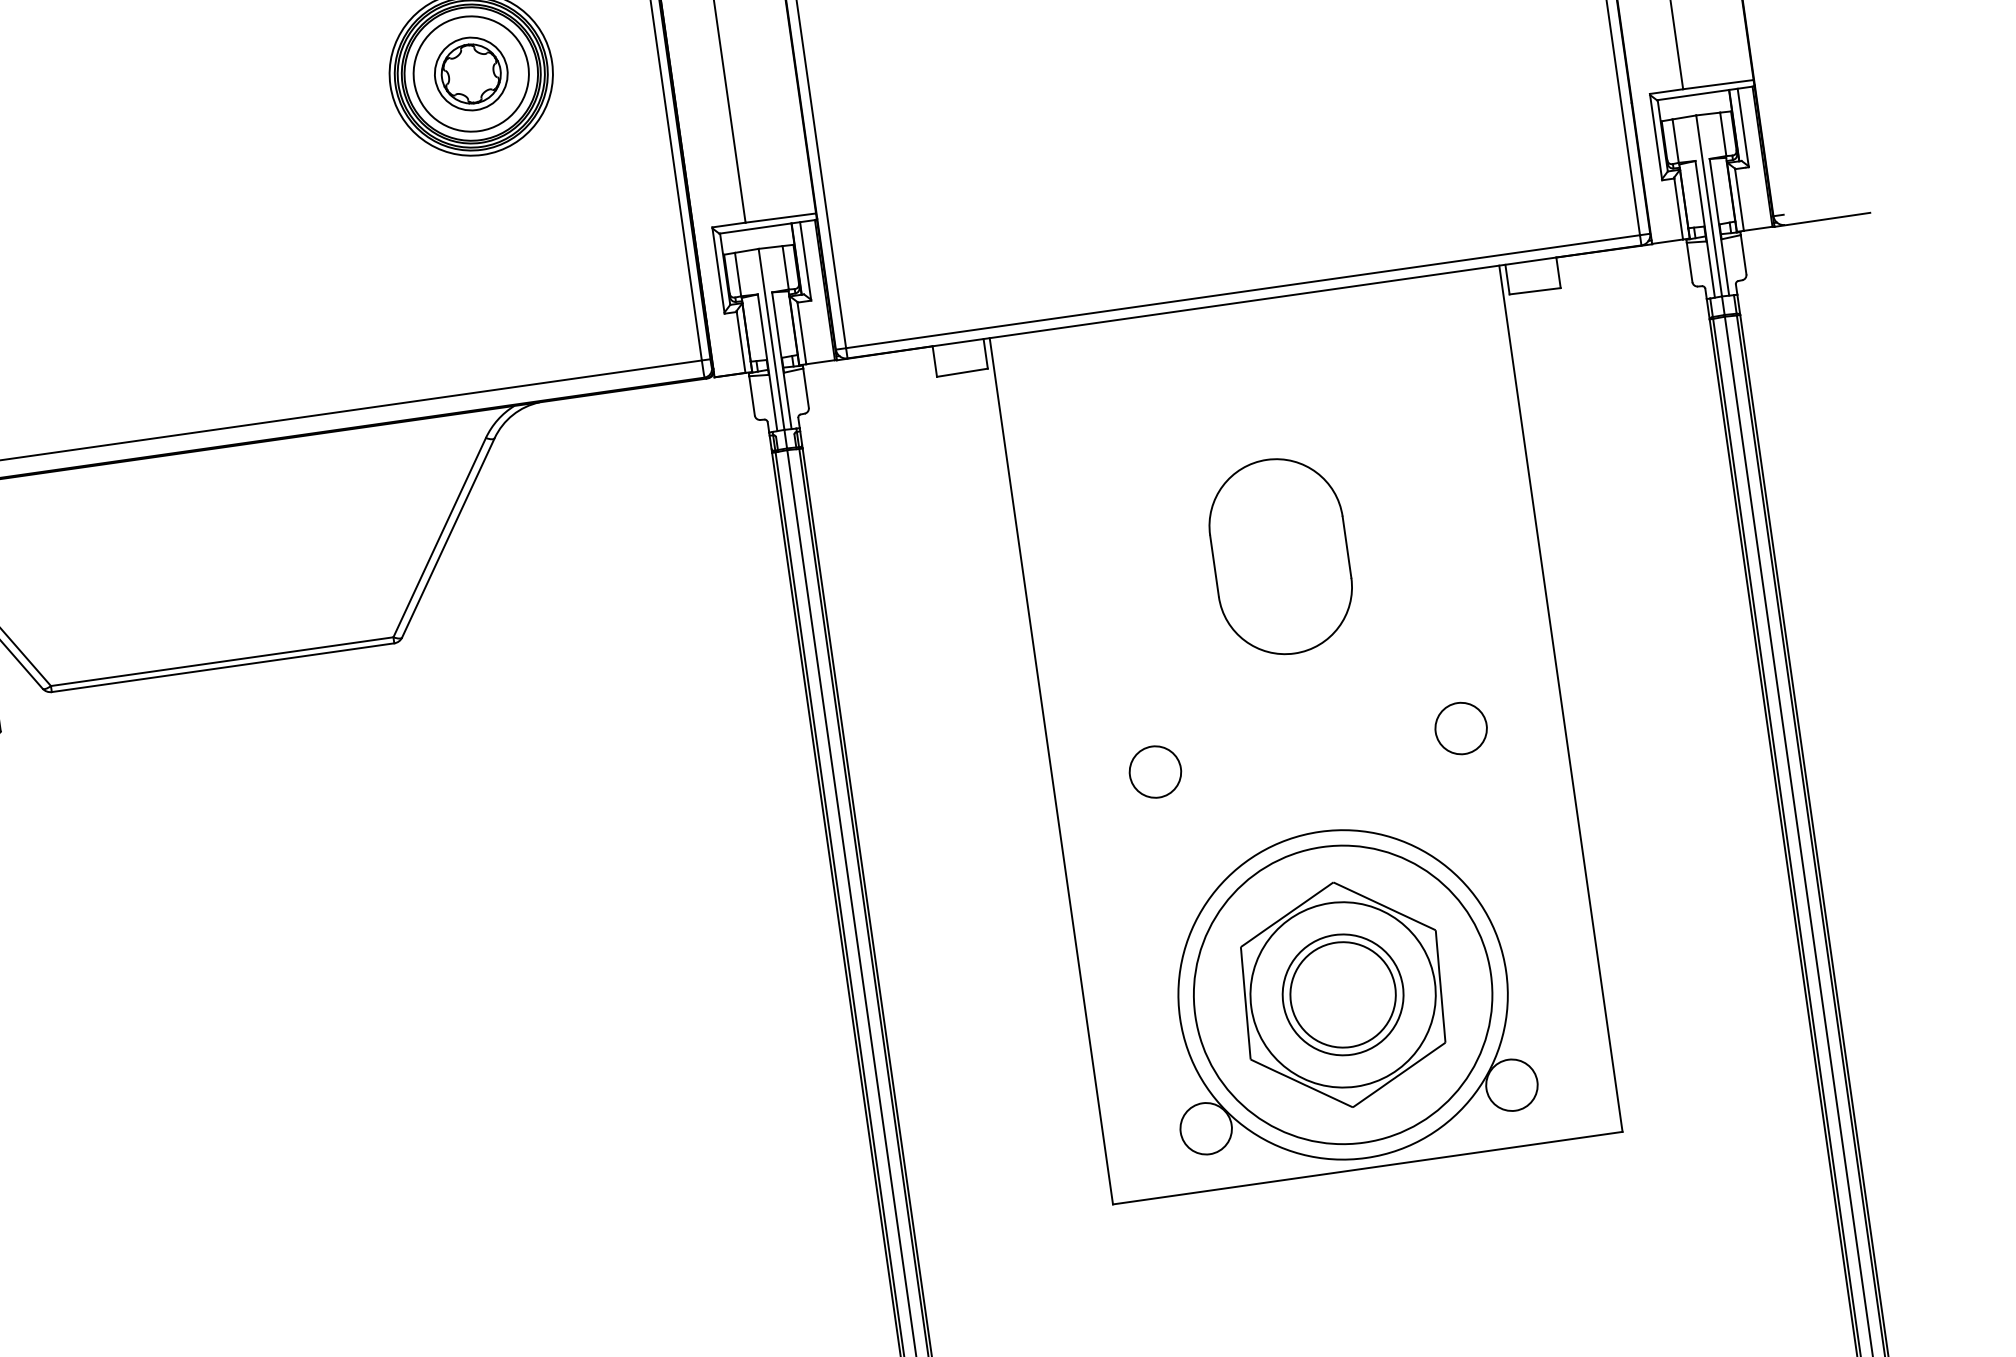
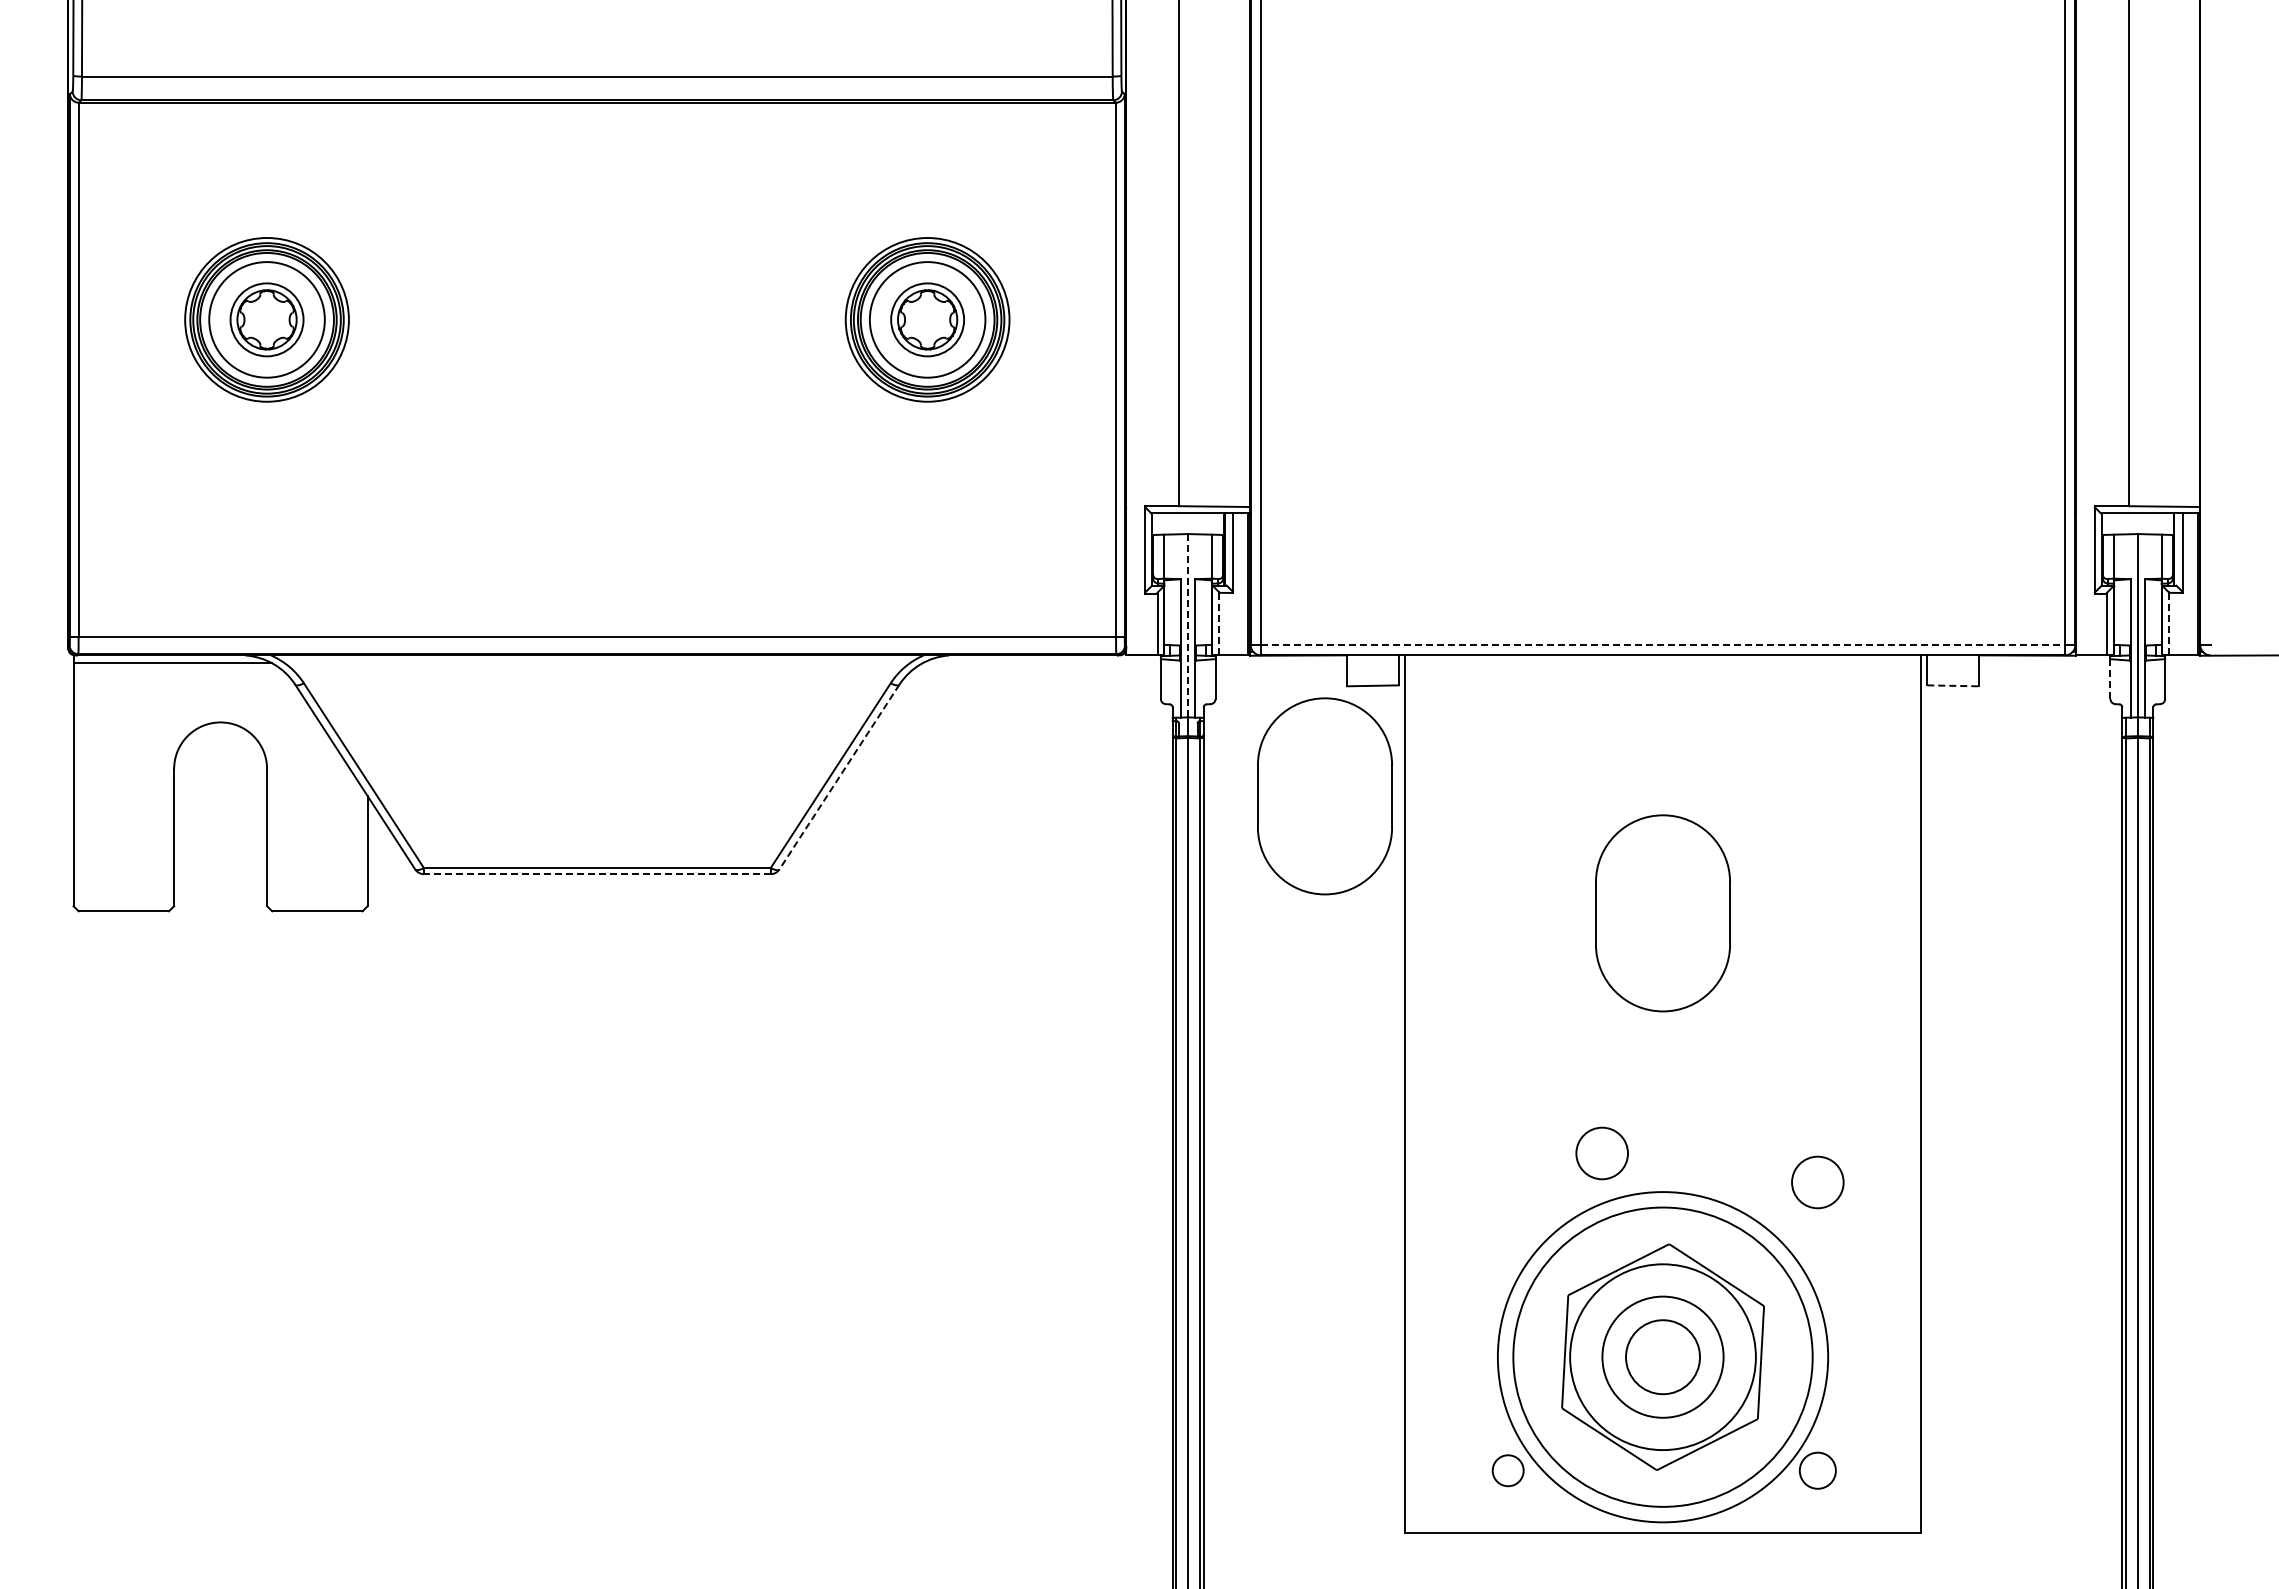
line: (1739, 200) -> (2168, 624), solid -> dashed
line: (1689, 262) -> (2110, 679), solid -> dashed
line: (1535, 290) -> (1953, 685), solid -> dashed
line: (1243, 292) -> (1663, 645), solid -> dashed
line: (802, 333) -> (1219, 624), solid -> dashed
line: (771, 339) -> (1188, 625), solid -> dashed
part: (930, 488) -> (1324, 796), added
line: (448, 538) -> (839, 777), solid -> dashed
line: (222, 668) -> (596, 874), solid -> dashed
circle: (1460, 728) -> (1817, 1182), moved
circle: (1154, 772) -> (1601, 1153), moved
circle: (1342, 995) -> (1662, 1357), size x0.7
circle: (1511, 1085) -> (1817, 1470), size x0.7
circle: (1205, 1128) -> (1507, 1470), size x0.6

